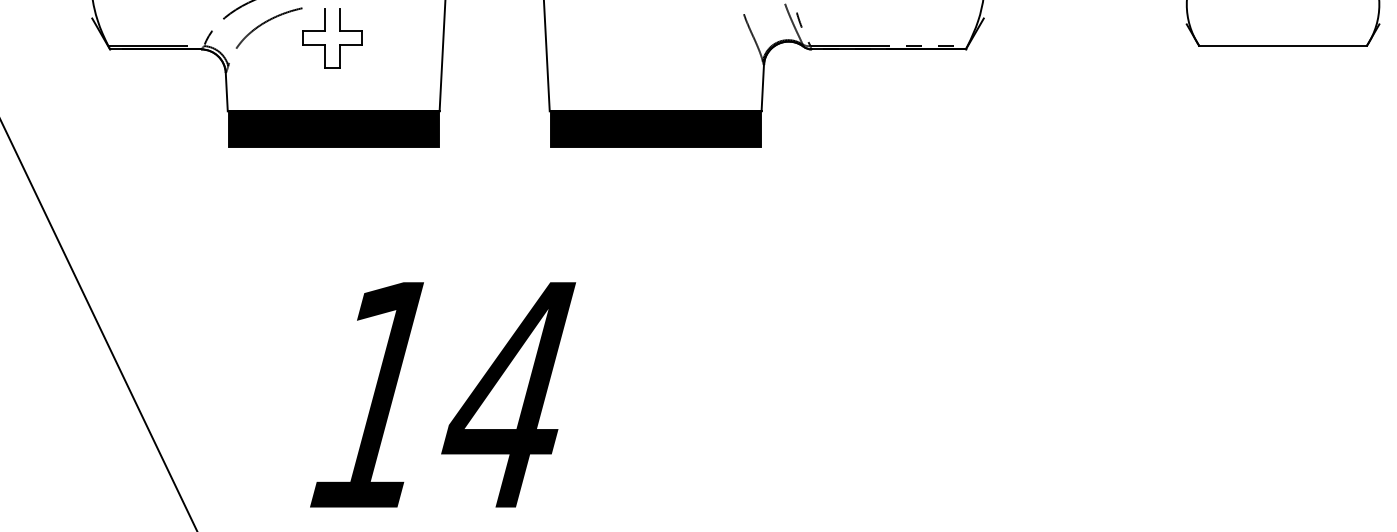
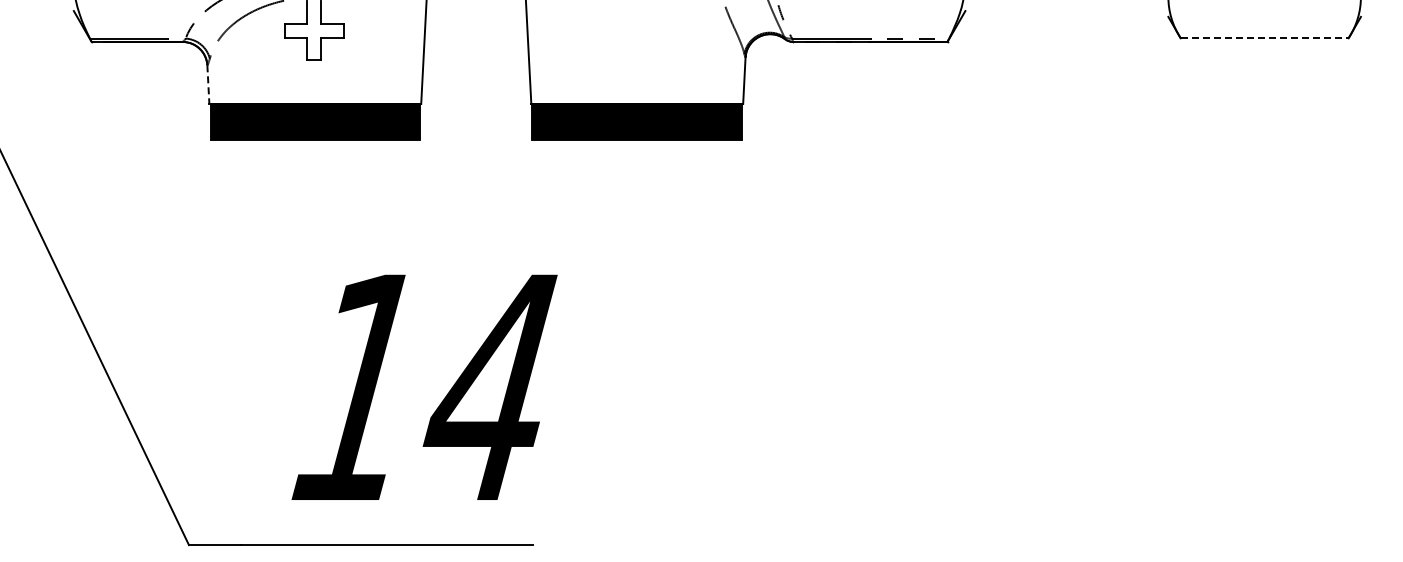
line: (1282, 45) -> (1264, 38), solid -> dashed
line: (226, 92) -> (208, 85), solid -> dashed

